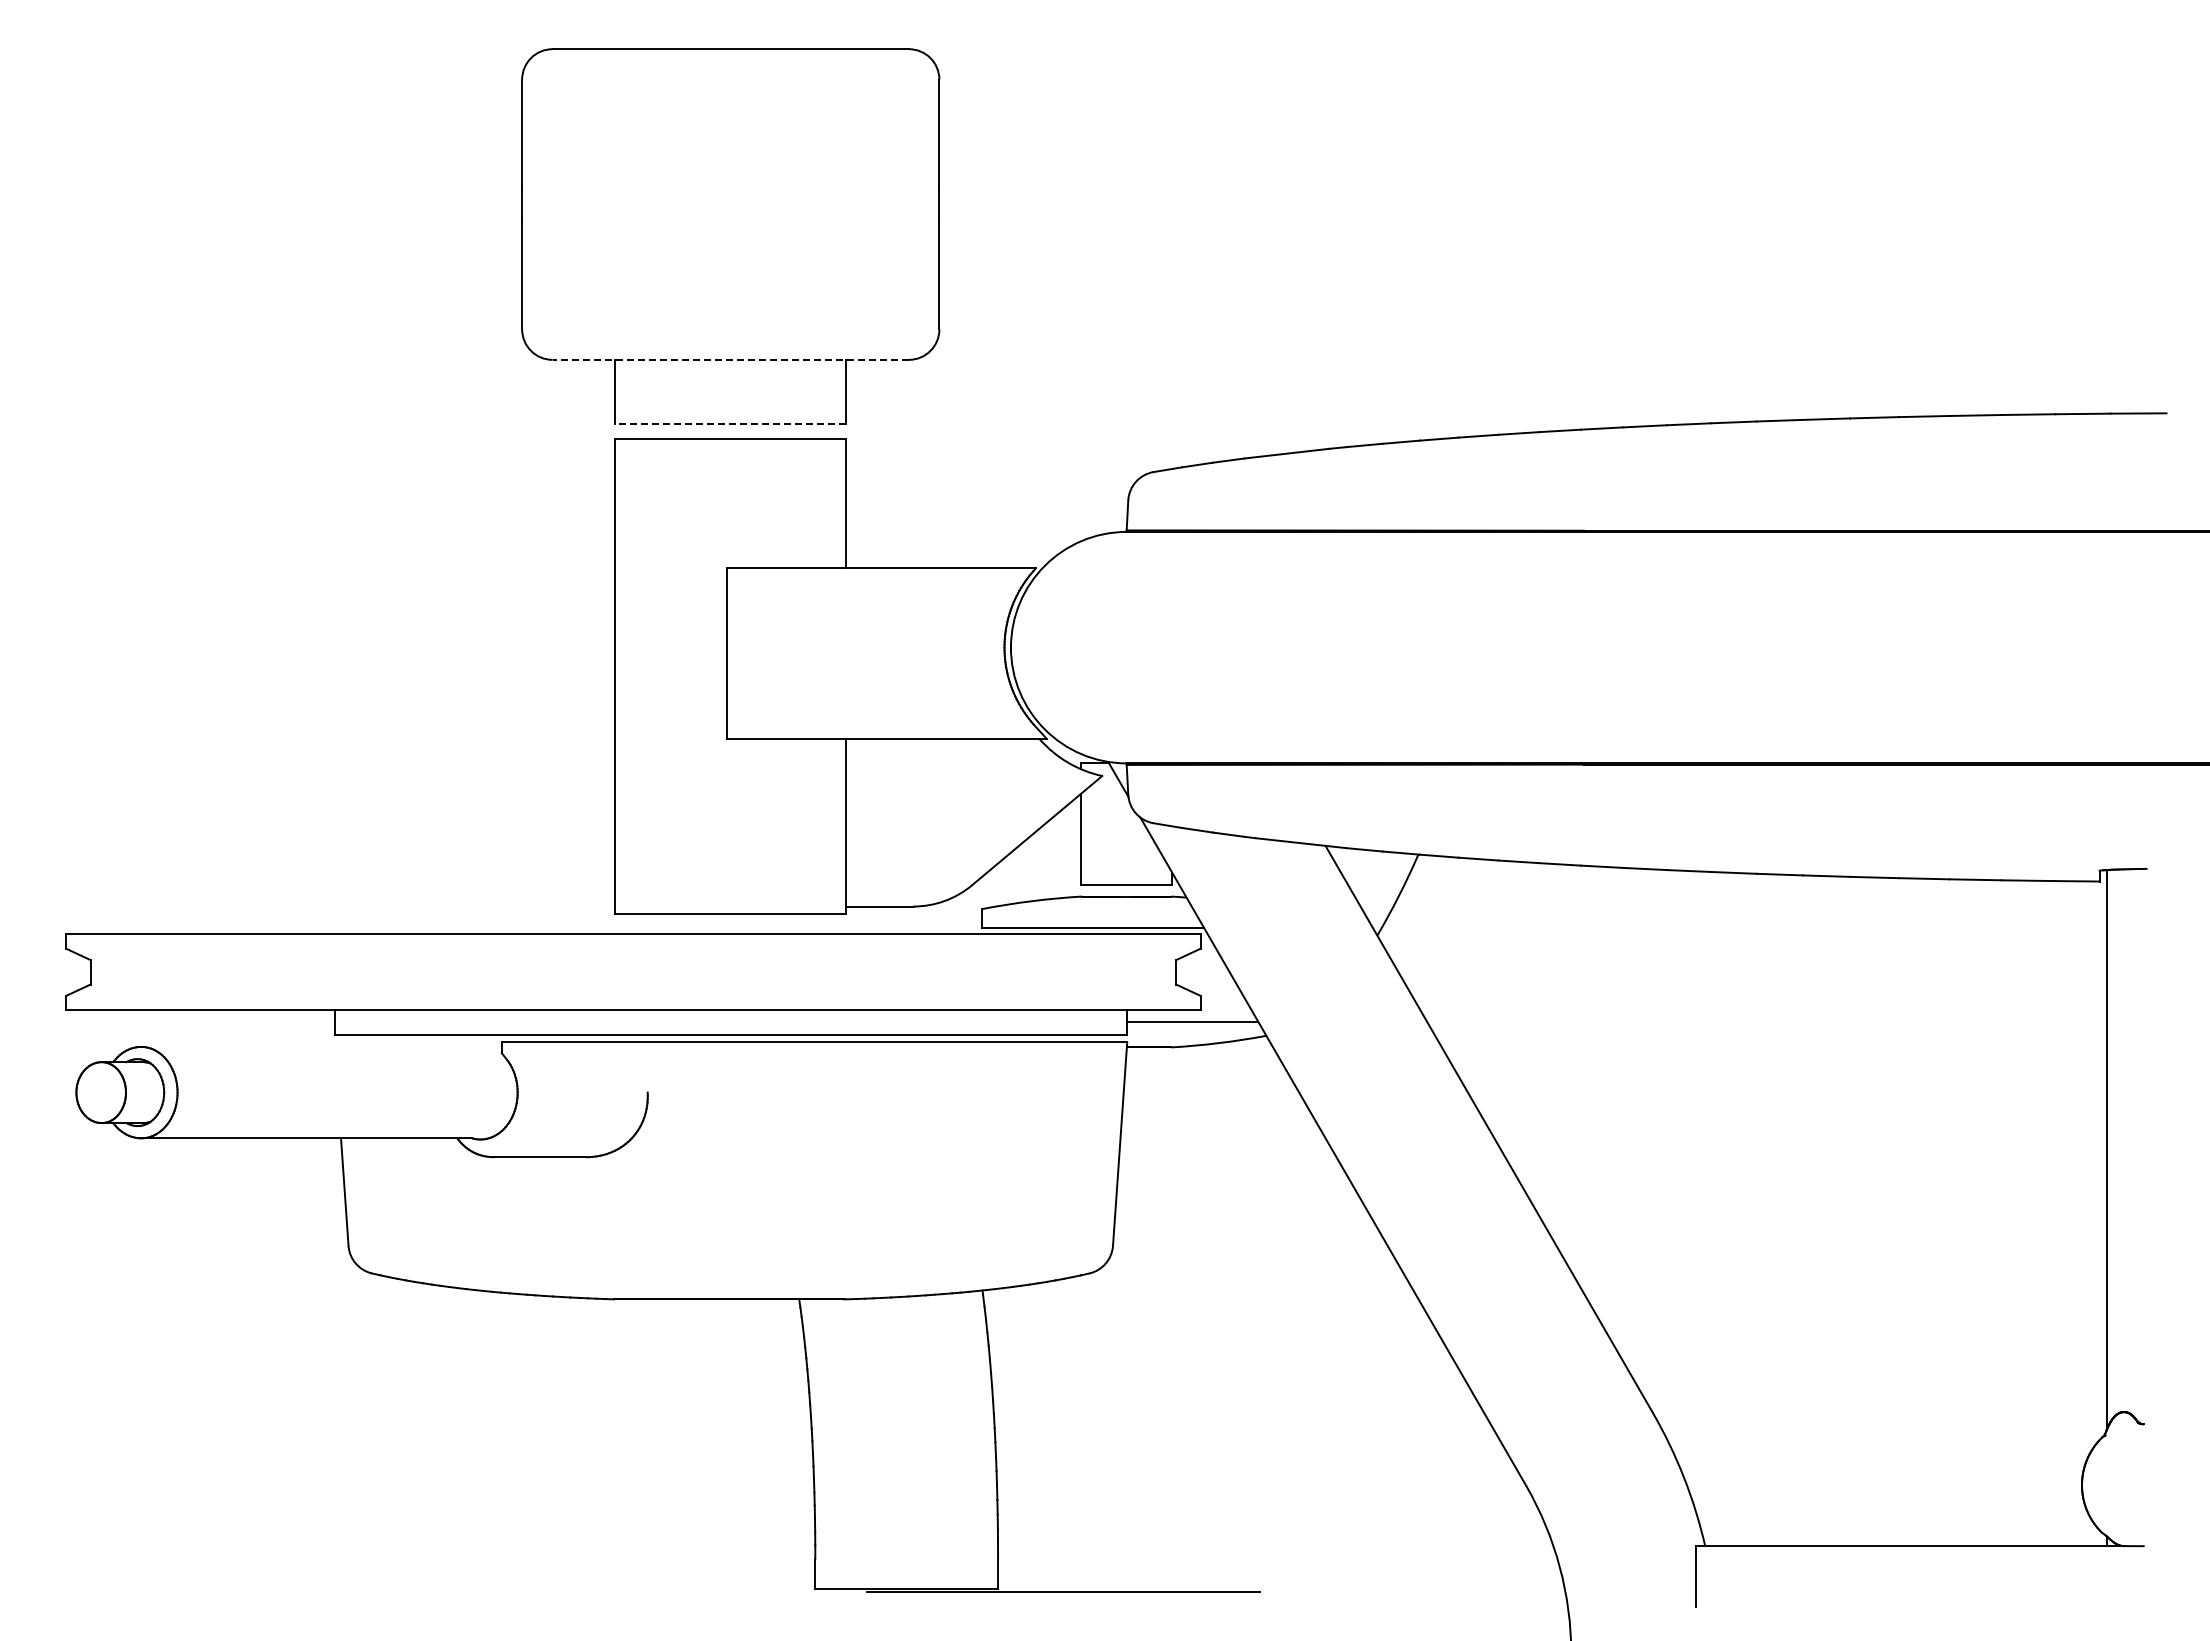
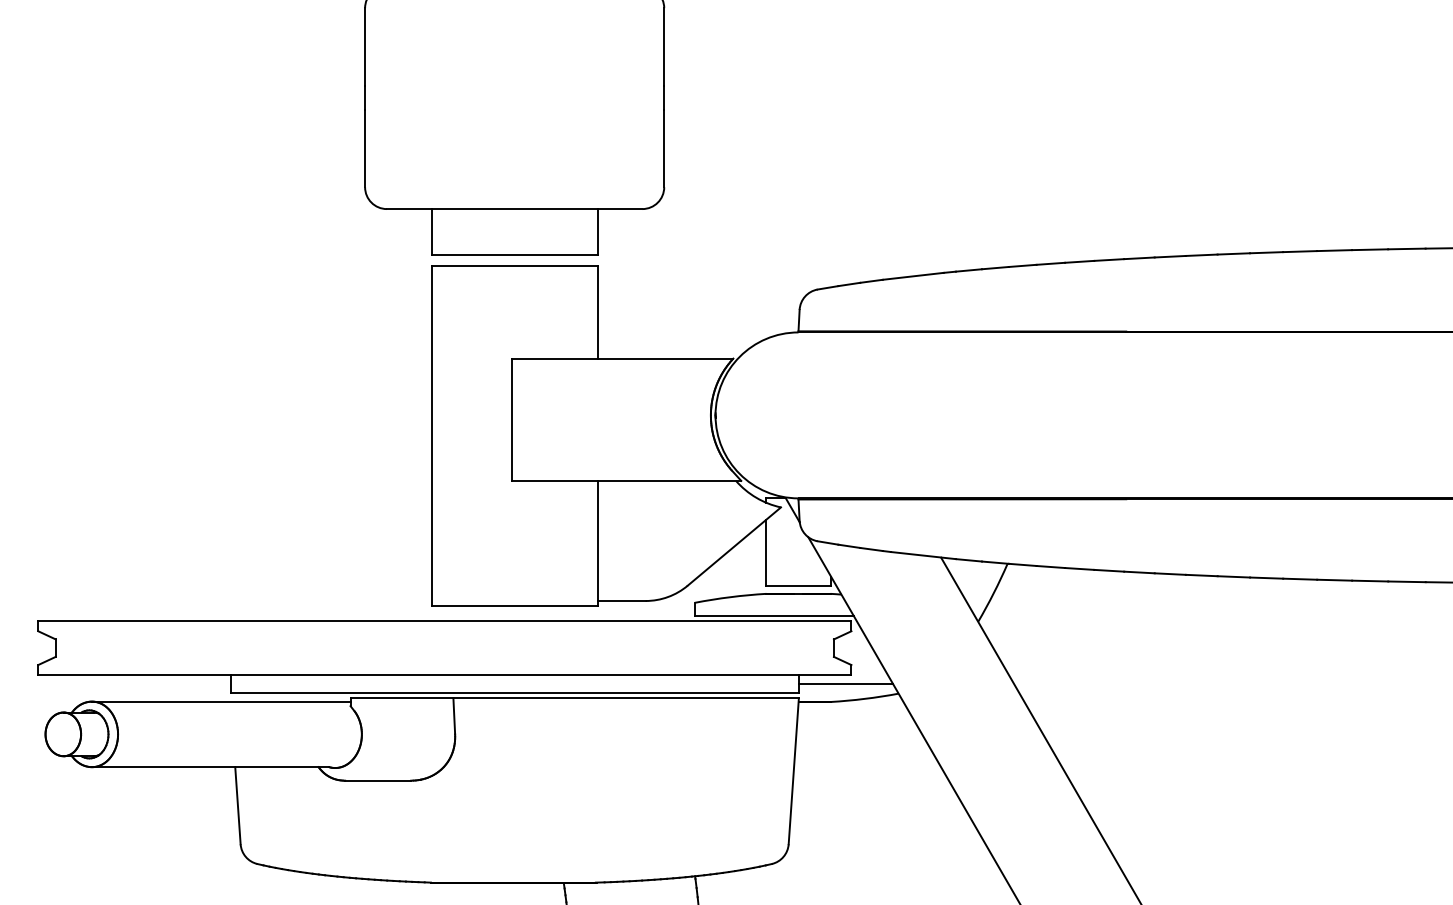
line: (730, 359) -> (514, 208), dashed -> solid
line: (730, 423) -> (514, 254), dashed -> solid
line: (321, 1046) -> (221, 701), added
line: (646, 1067) -> (454, 716), added

